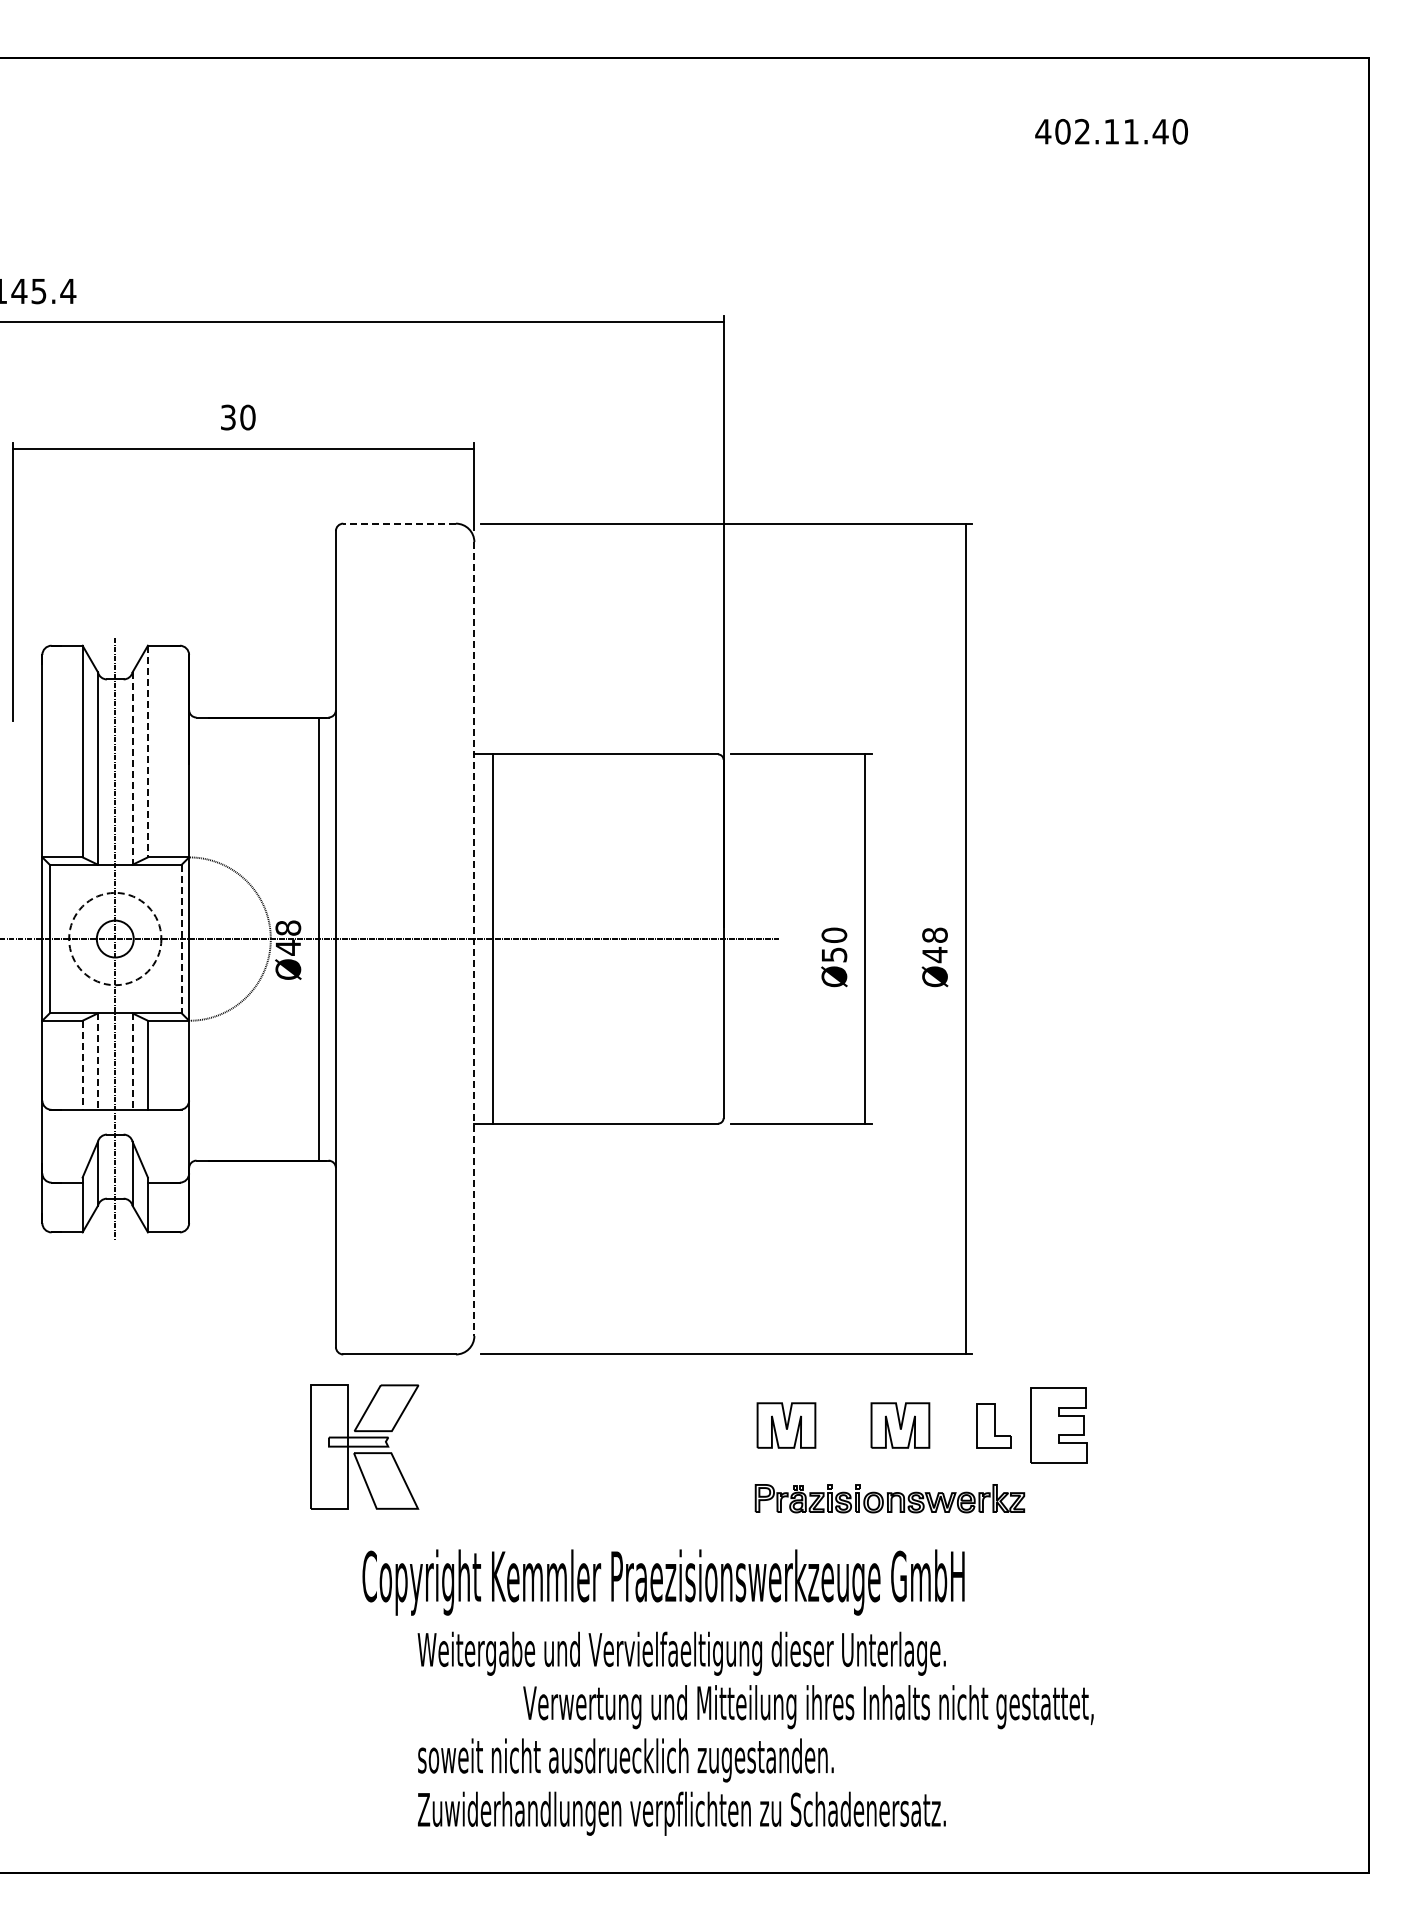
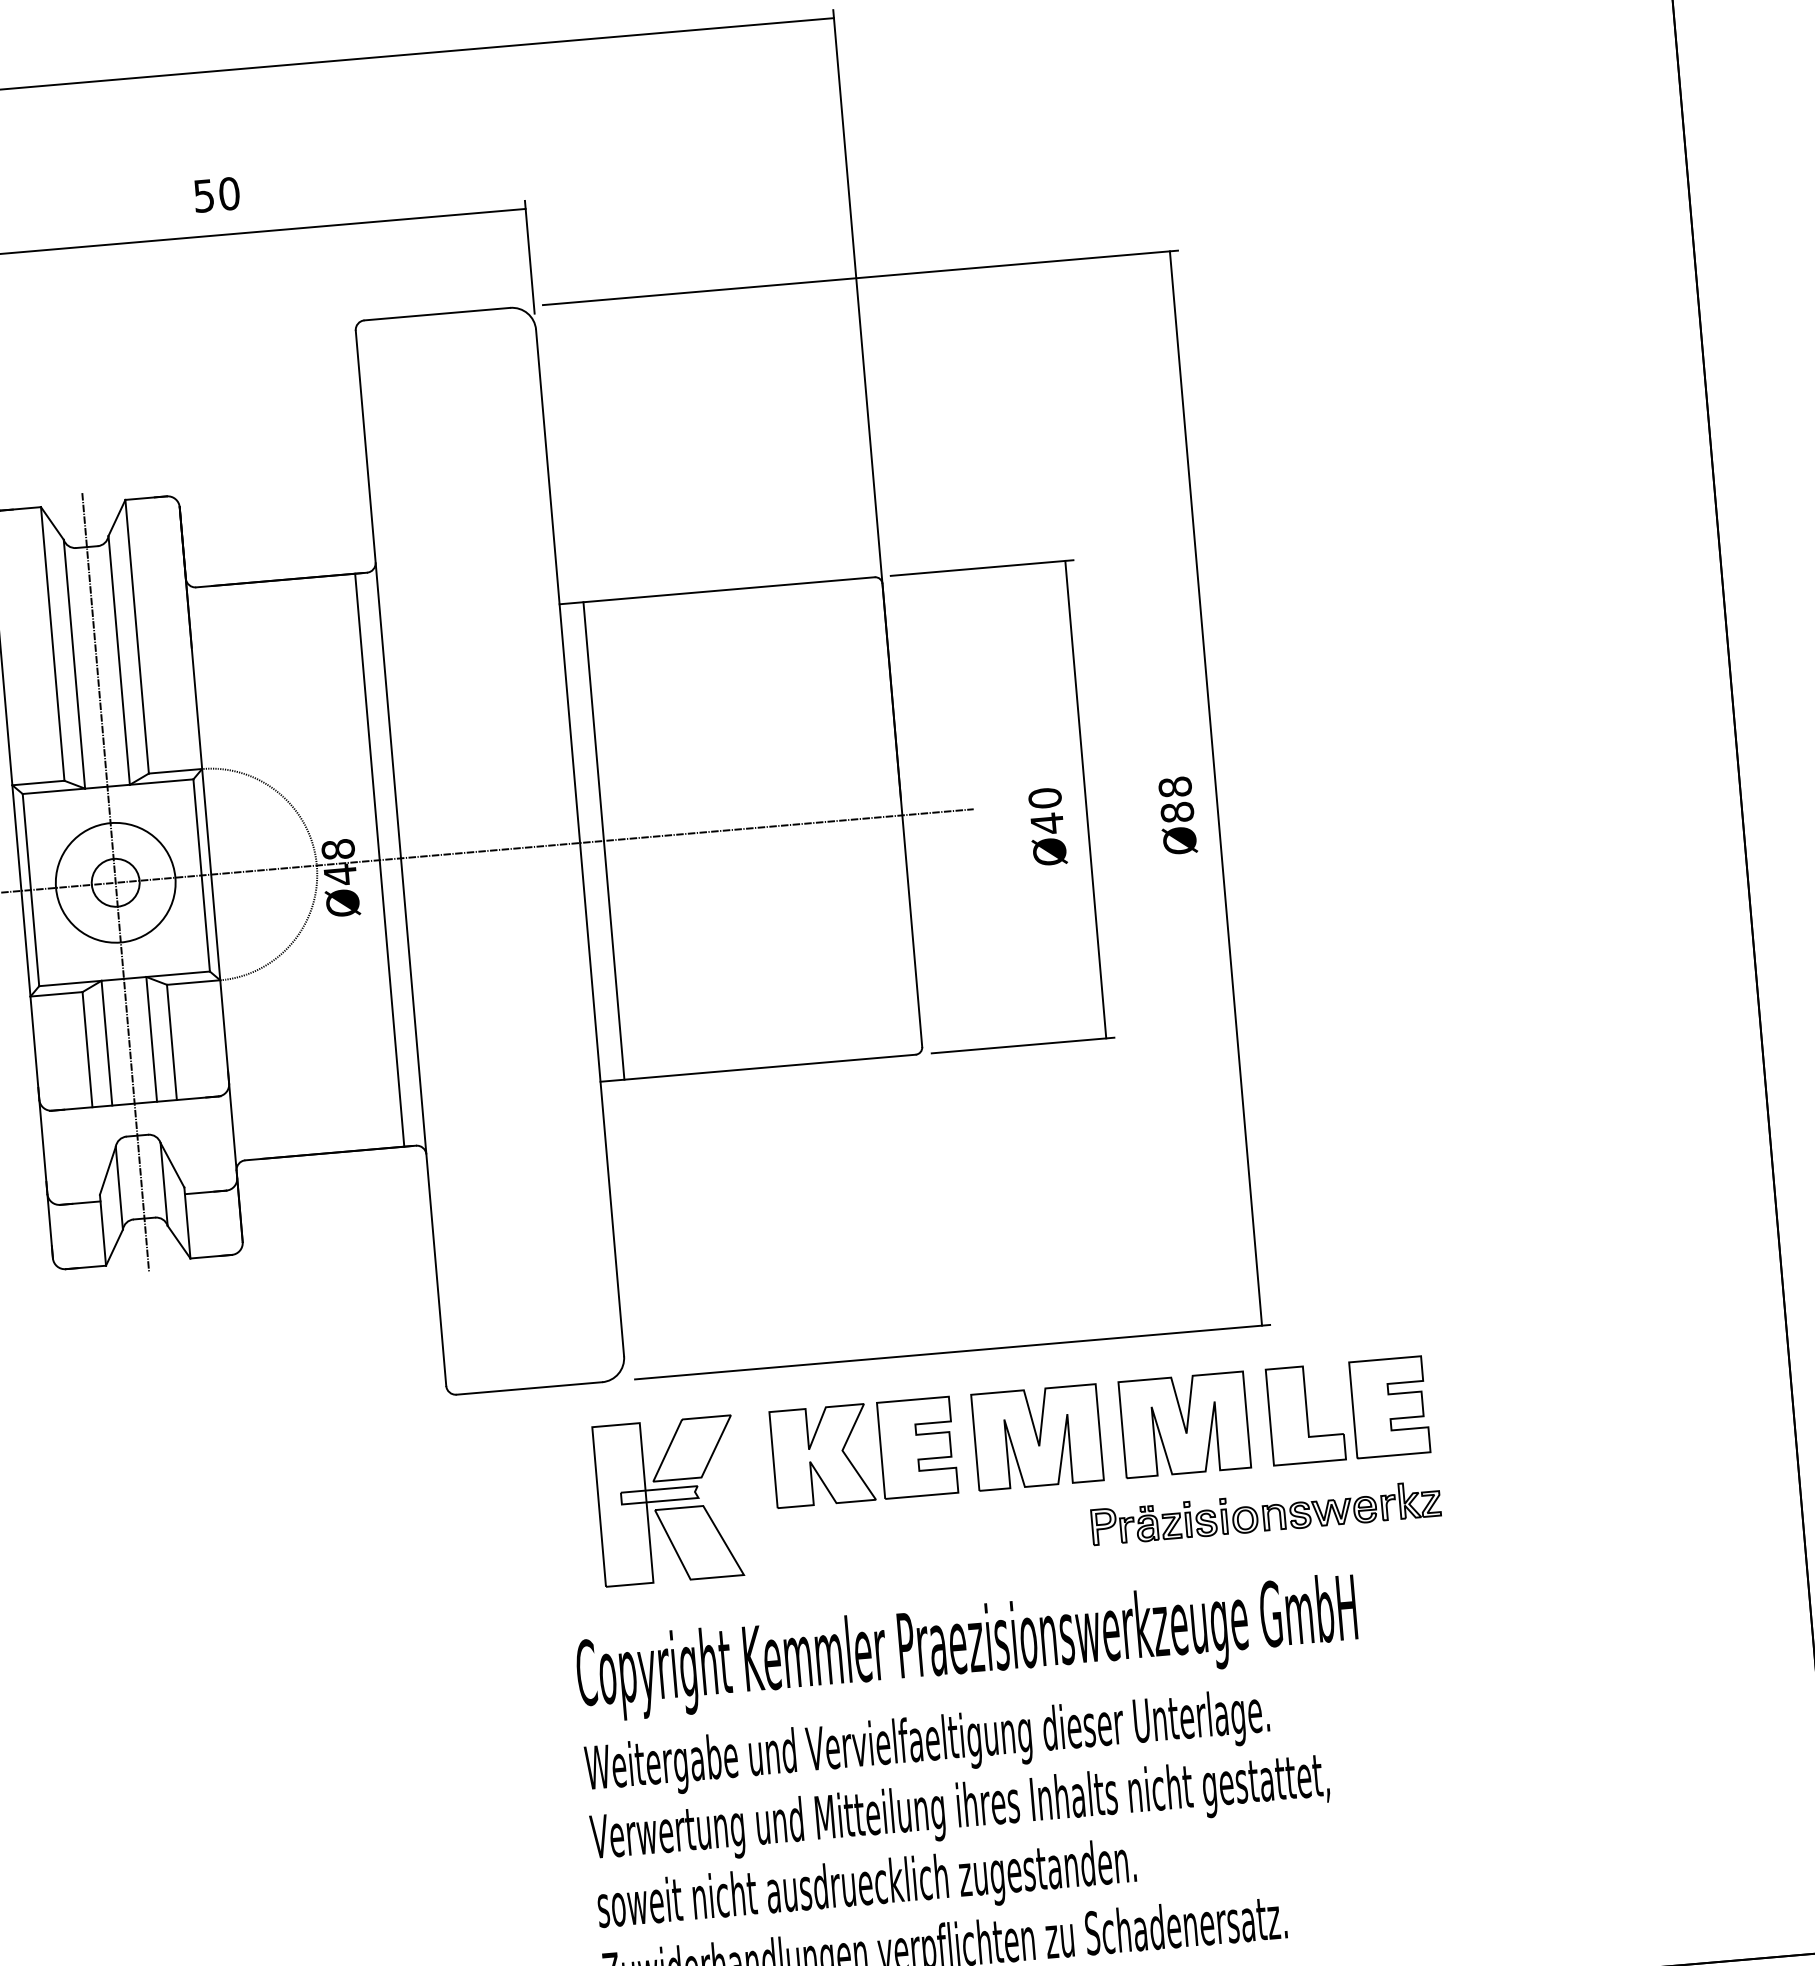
text: (228, 416) -> (204, 194), 30 -> 50
line: (399, 523) -> (437, 313), dashed -> solid
line: (147, 751) -> (136, 636), dashed -> solid
line: (132, 769) -> (119, 661), dashed -> solid
circle: (115, 938) -> (115, 882), dashed -> solid
line: (181, 939) -> (201, 876), dashed -> solid
line: (474, 939) -> (580, 843), dashed -> solid
text: (834, 954) -> (1047, 823), Ø50 -> Ø40
text: (934, 954) -> (1176, 811), Ø48 -> Ø88
line: (97, 1062) -> (106, 1044), dashed -> solid
line: (132, 1062) -> (151, 1040), dashed -> solid
line: (82, 1065) -> (87, 1049), dashed -> solid
part: (786, 1425) -> (1037, 1437), size x1.67
part: (900, 1425) -> (1184, 1424), size x1.67
part: (993, 1425) -> (1305, 1414), size x1.67
part: (641, 1430) -> (850, 1459), added
part: (364, 1446) -> (667, 1500), moved
part: (889, 1498) -> (1265, 1512), moved
text: (663, 1582) -> (967, 1647), moved
text: (808, 1707) -> (960, 1811), moved

